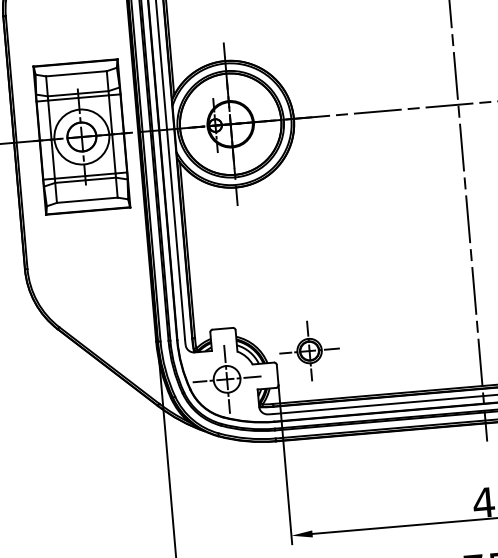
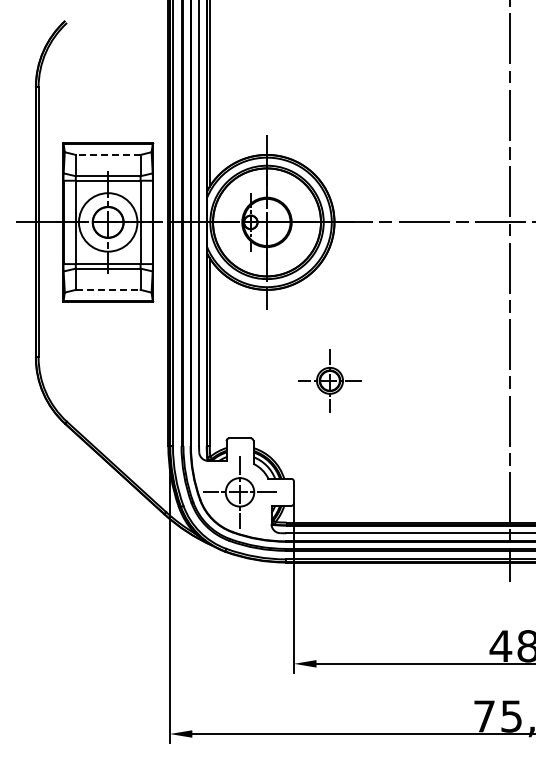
line: (75, 73) -> (107, 154), solid -> dashed
line: (87, 199) -> (108, 289), solid -> dashed
part: (309, 350) -> (329, 380), moved

